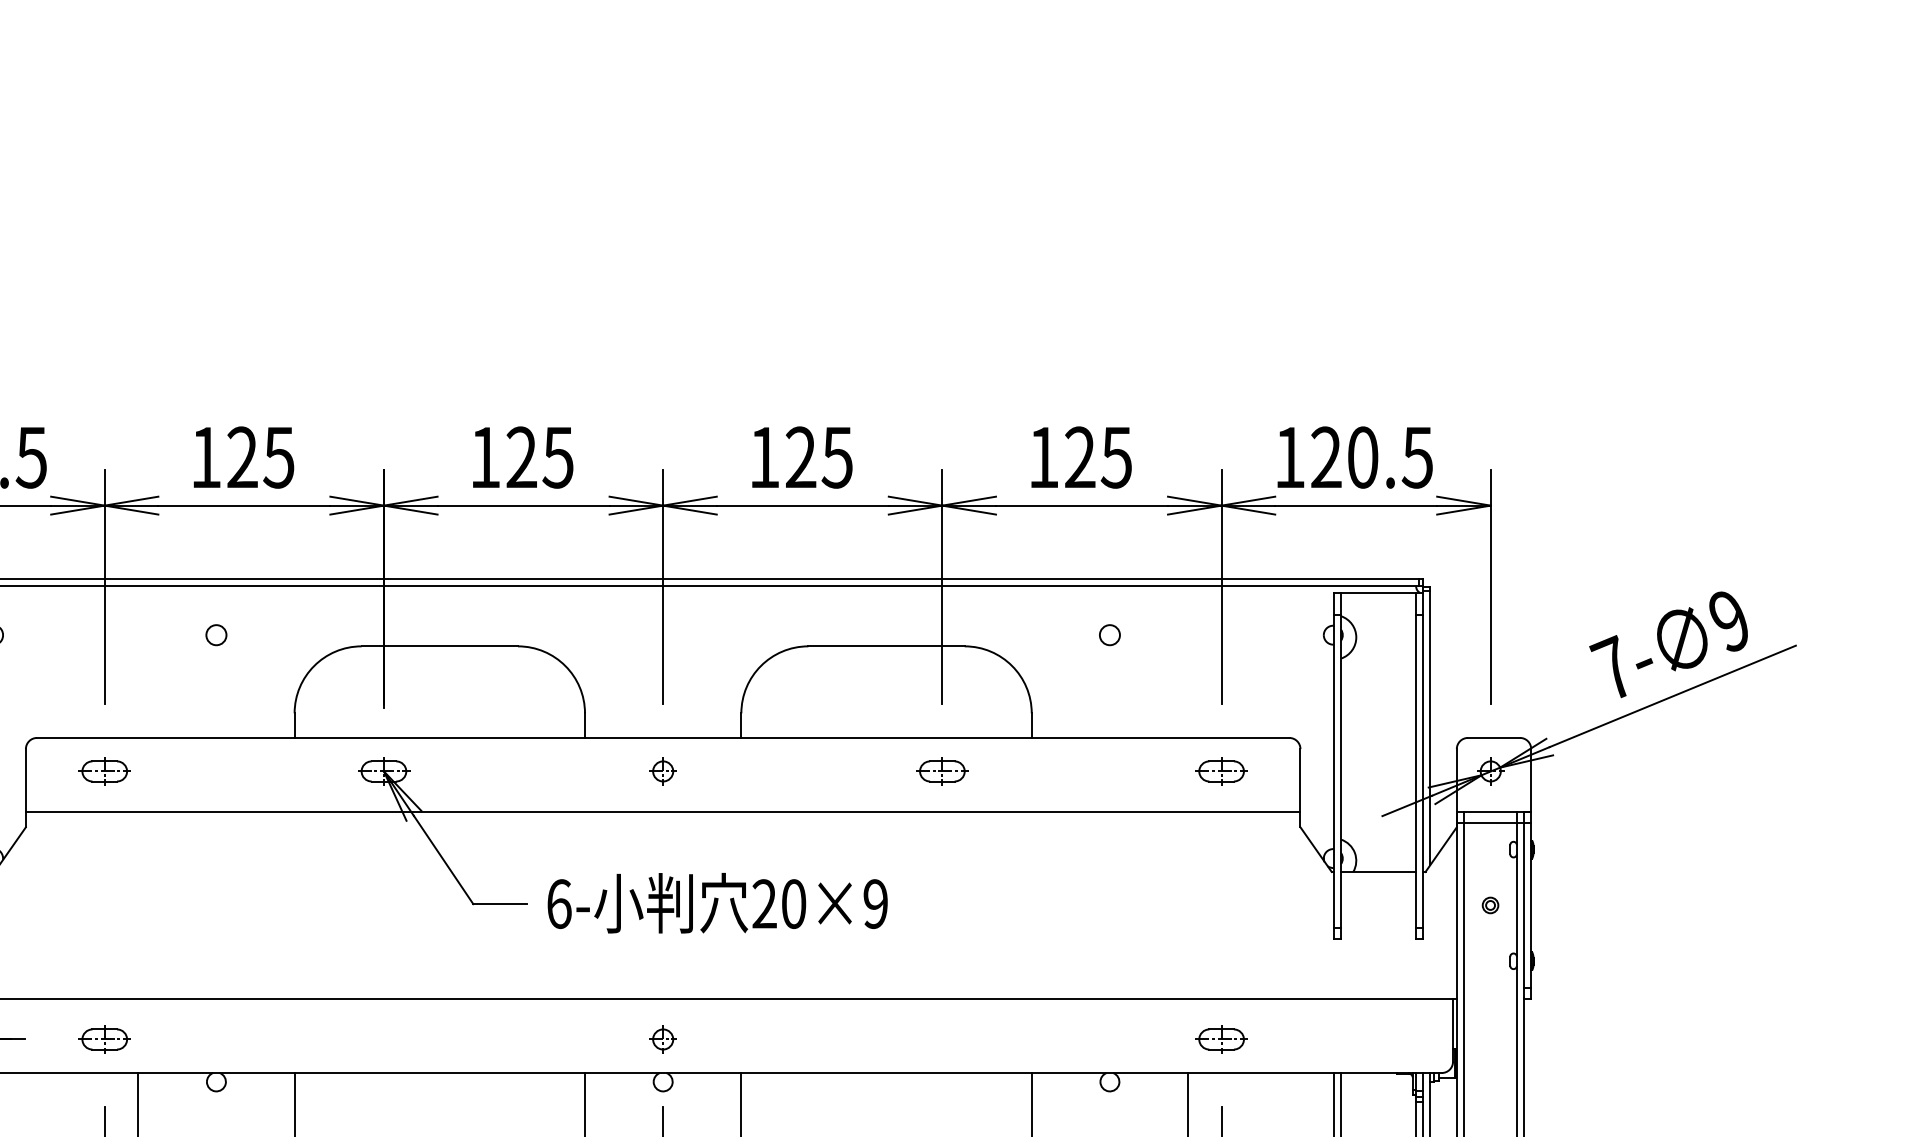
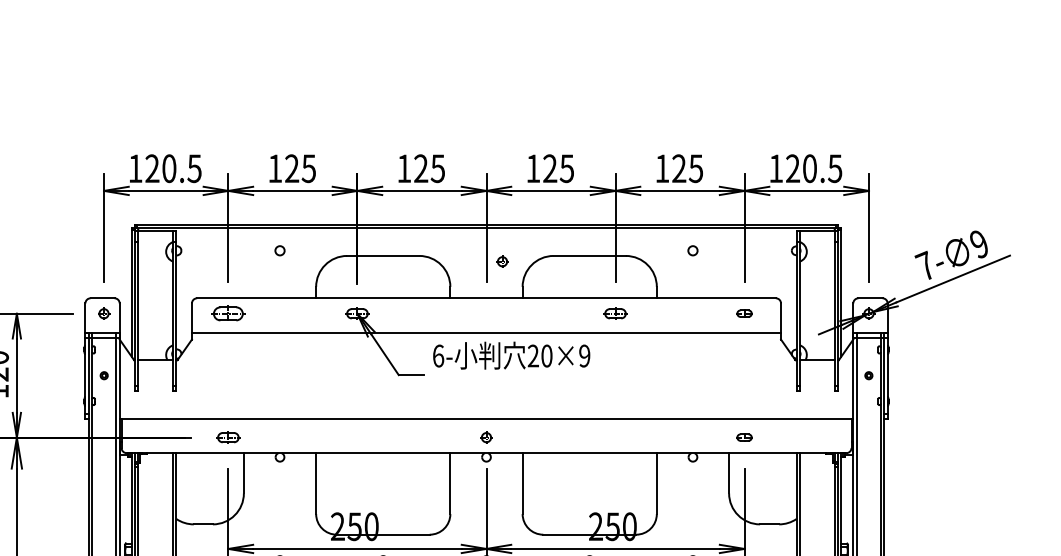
part: (104, 770) -> (228, 313), size x1.4
part: (663, 770) -> (502, 261), moved
part: (1221, 770) -> (744, 313), size x0.7
text: (717, 902) -> (511, 355), moved
part: (1221, 1039) -> (744, 437), size x0.7

